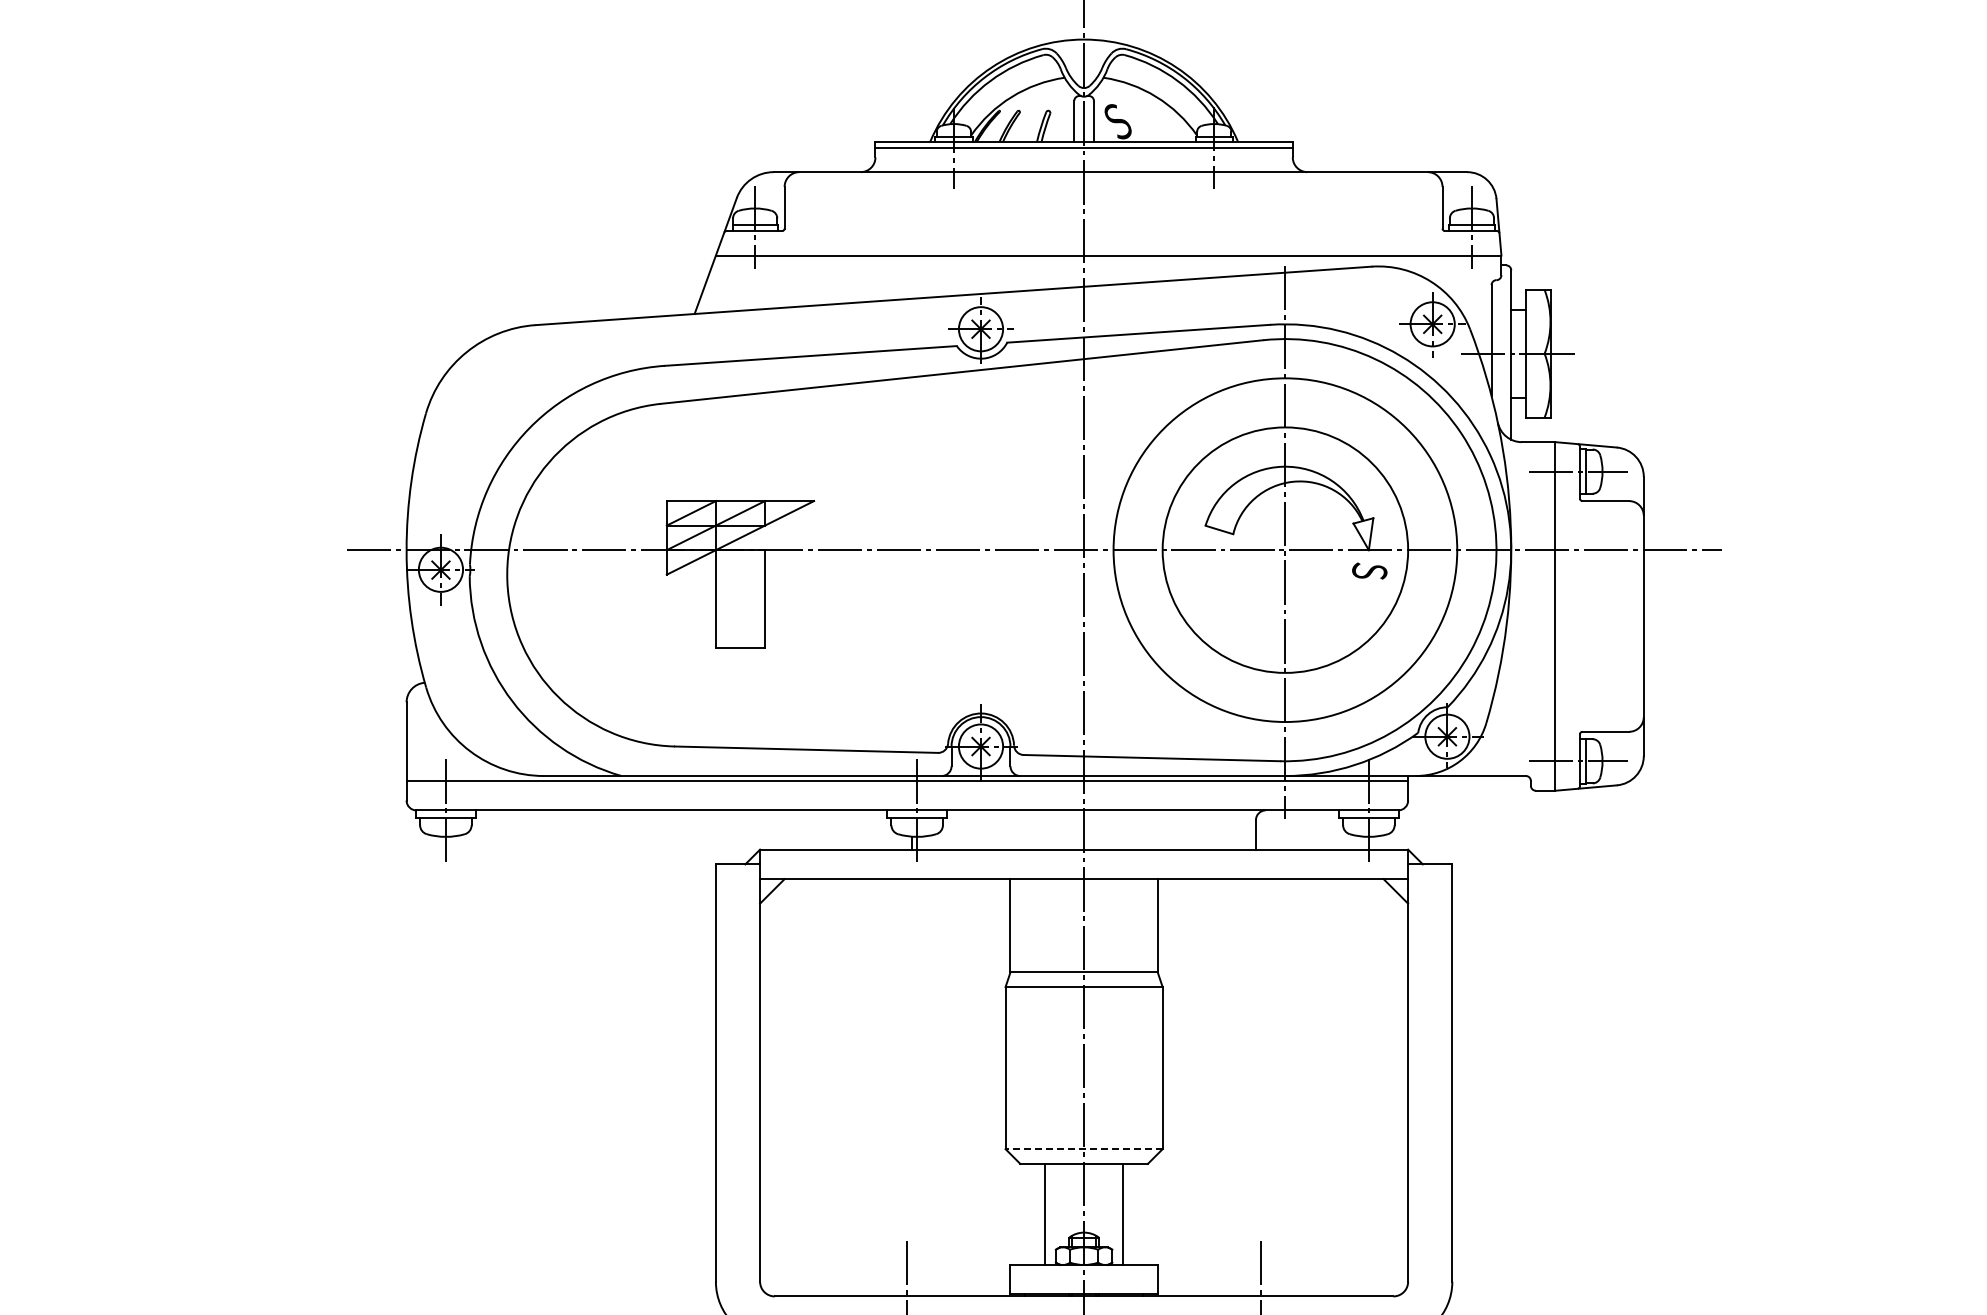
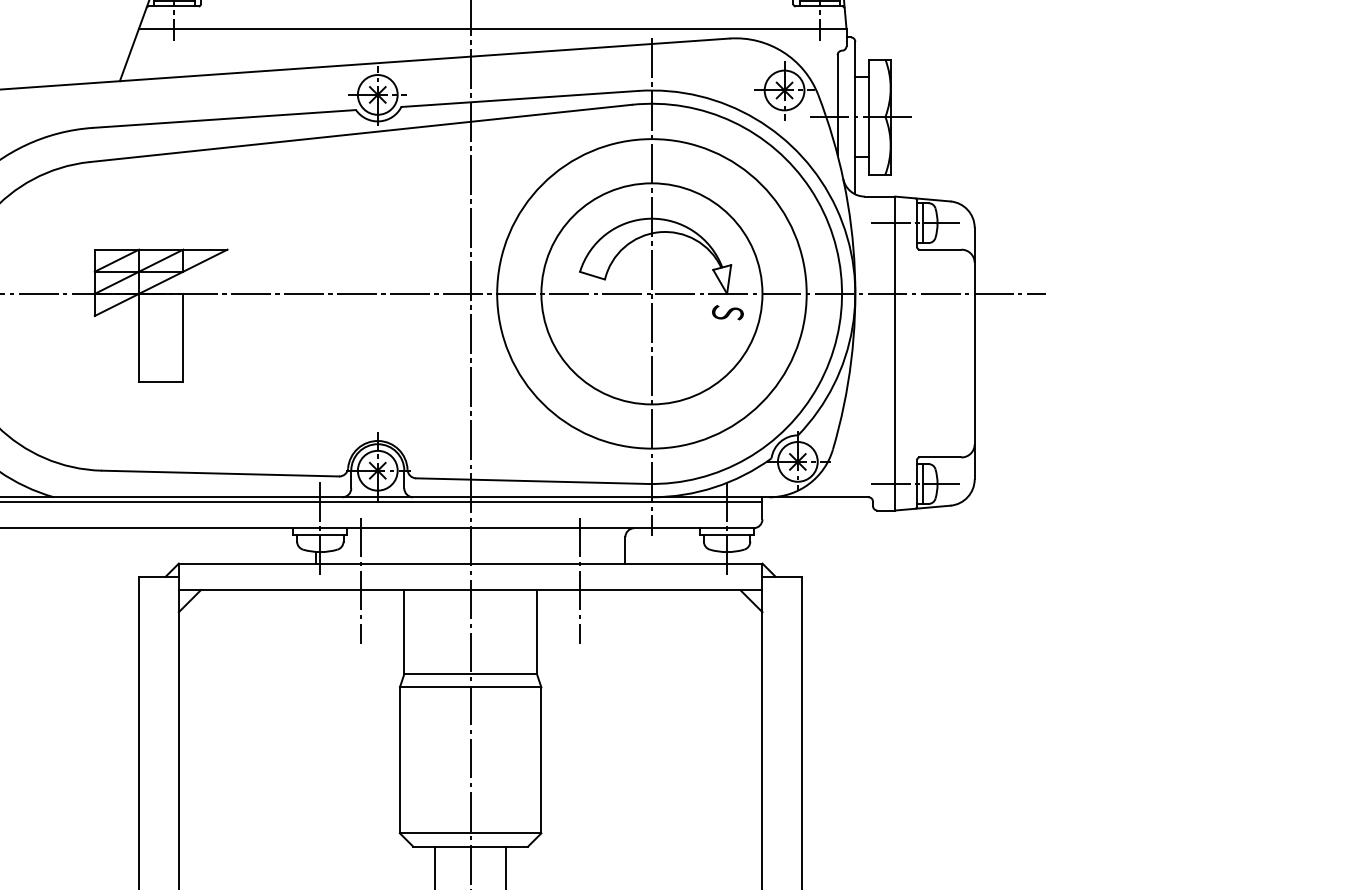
line: (962, 868) -> (361, 580), added
line: (1205, 868) -> (579, 580), added
line: (1084, 1149) -> (471, 833), dashed -> solid

